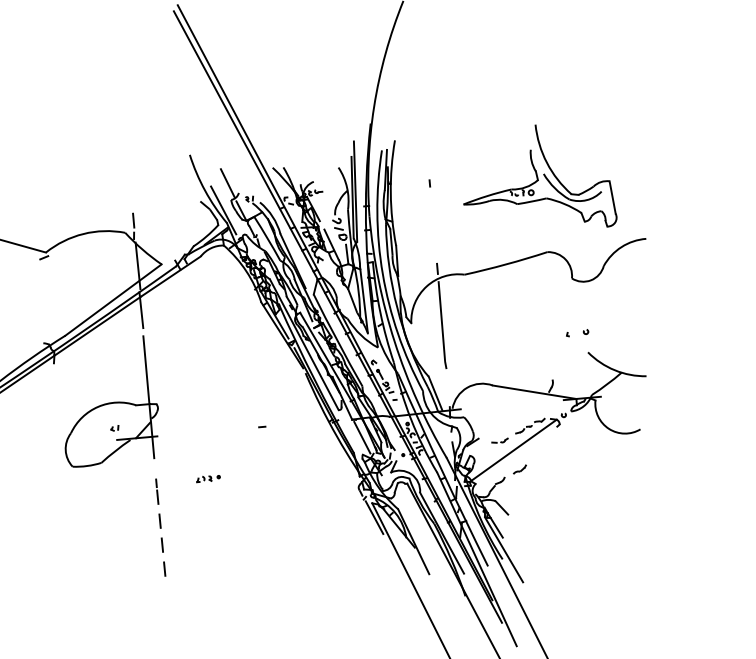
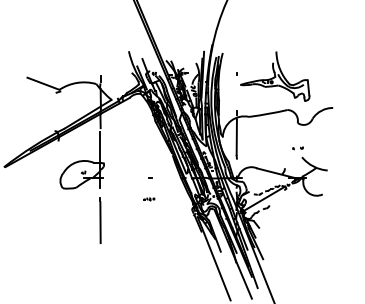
part: (538, 179) -> (275, 76), moved
part: (209, 479) -> (149, 199), moved
line: (161, 536) -> (100, 223), dashed -> solid

